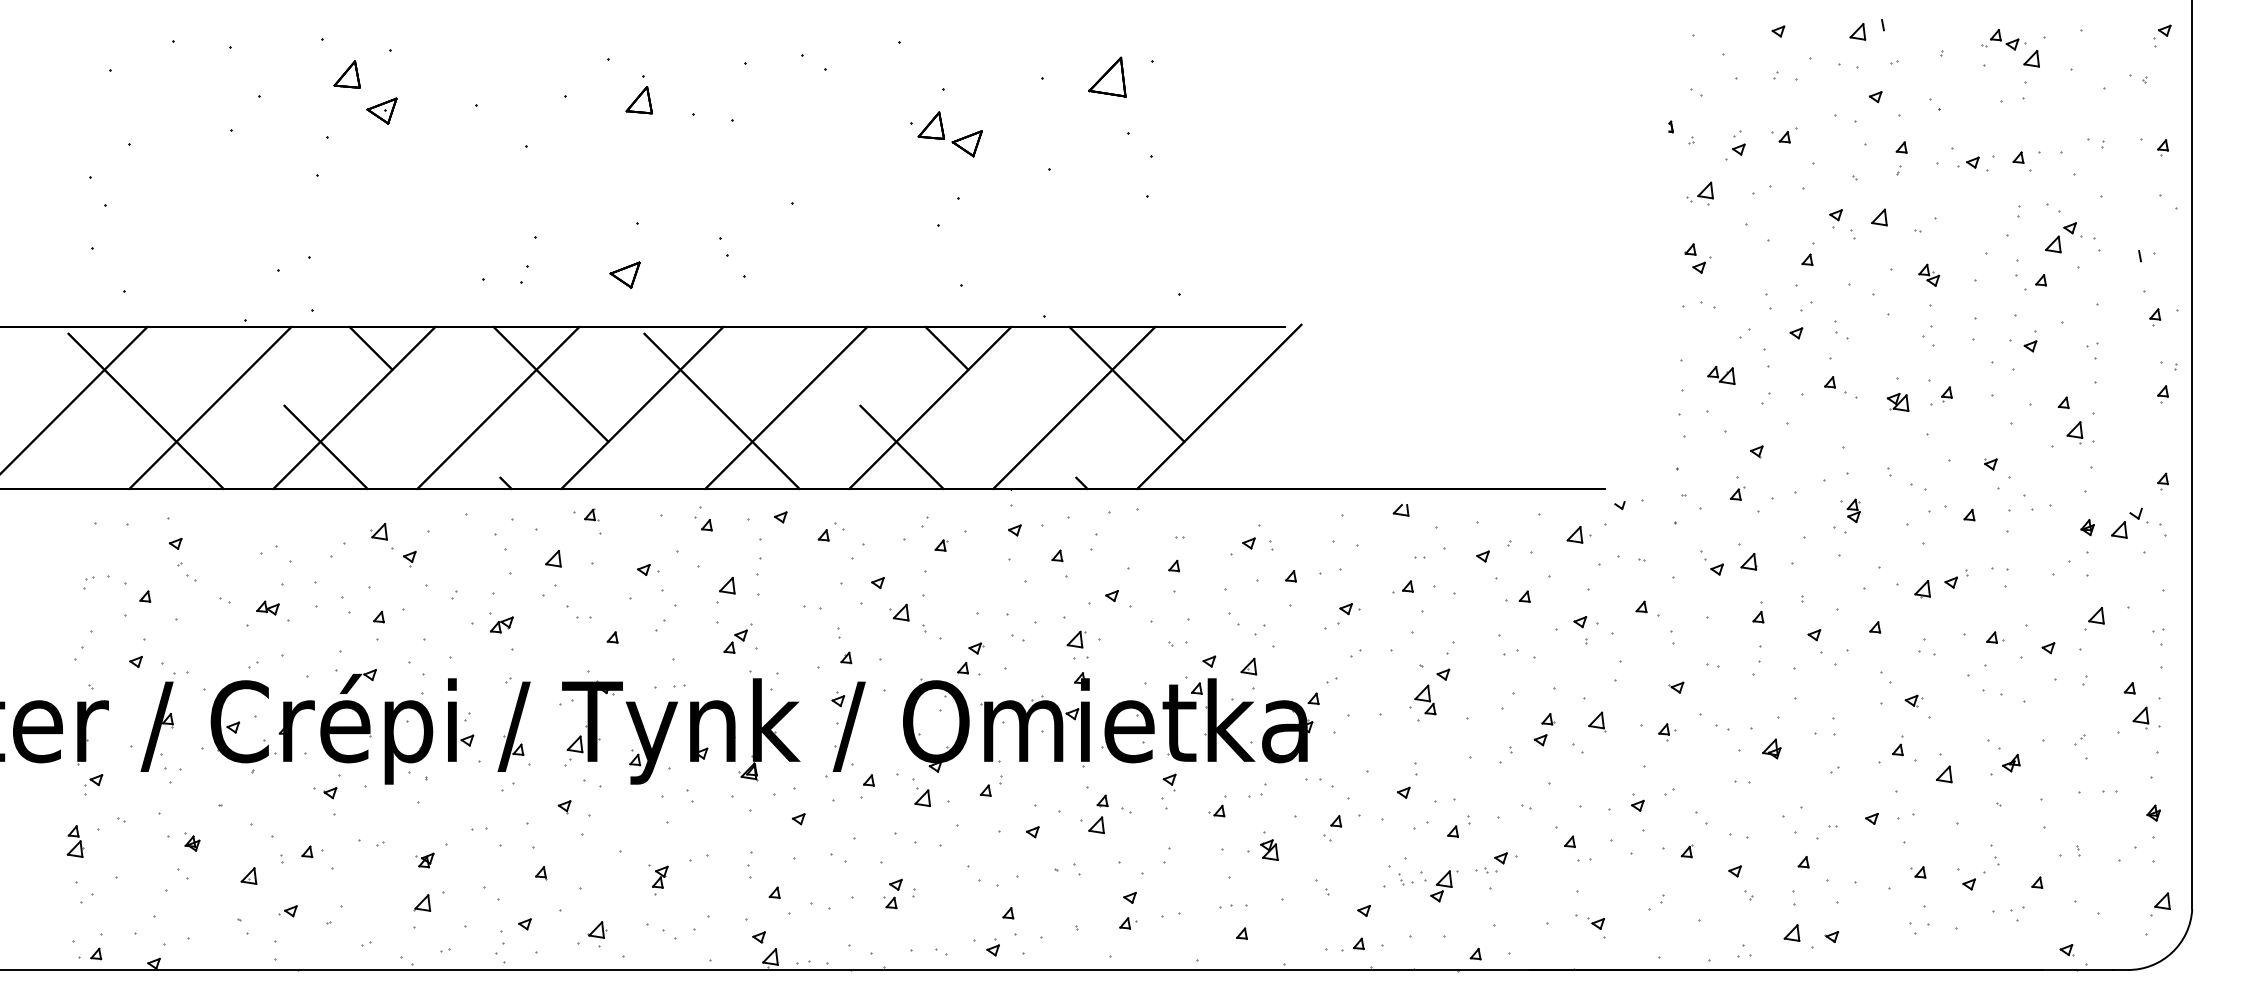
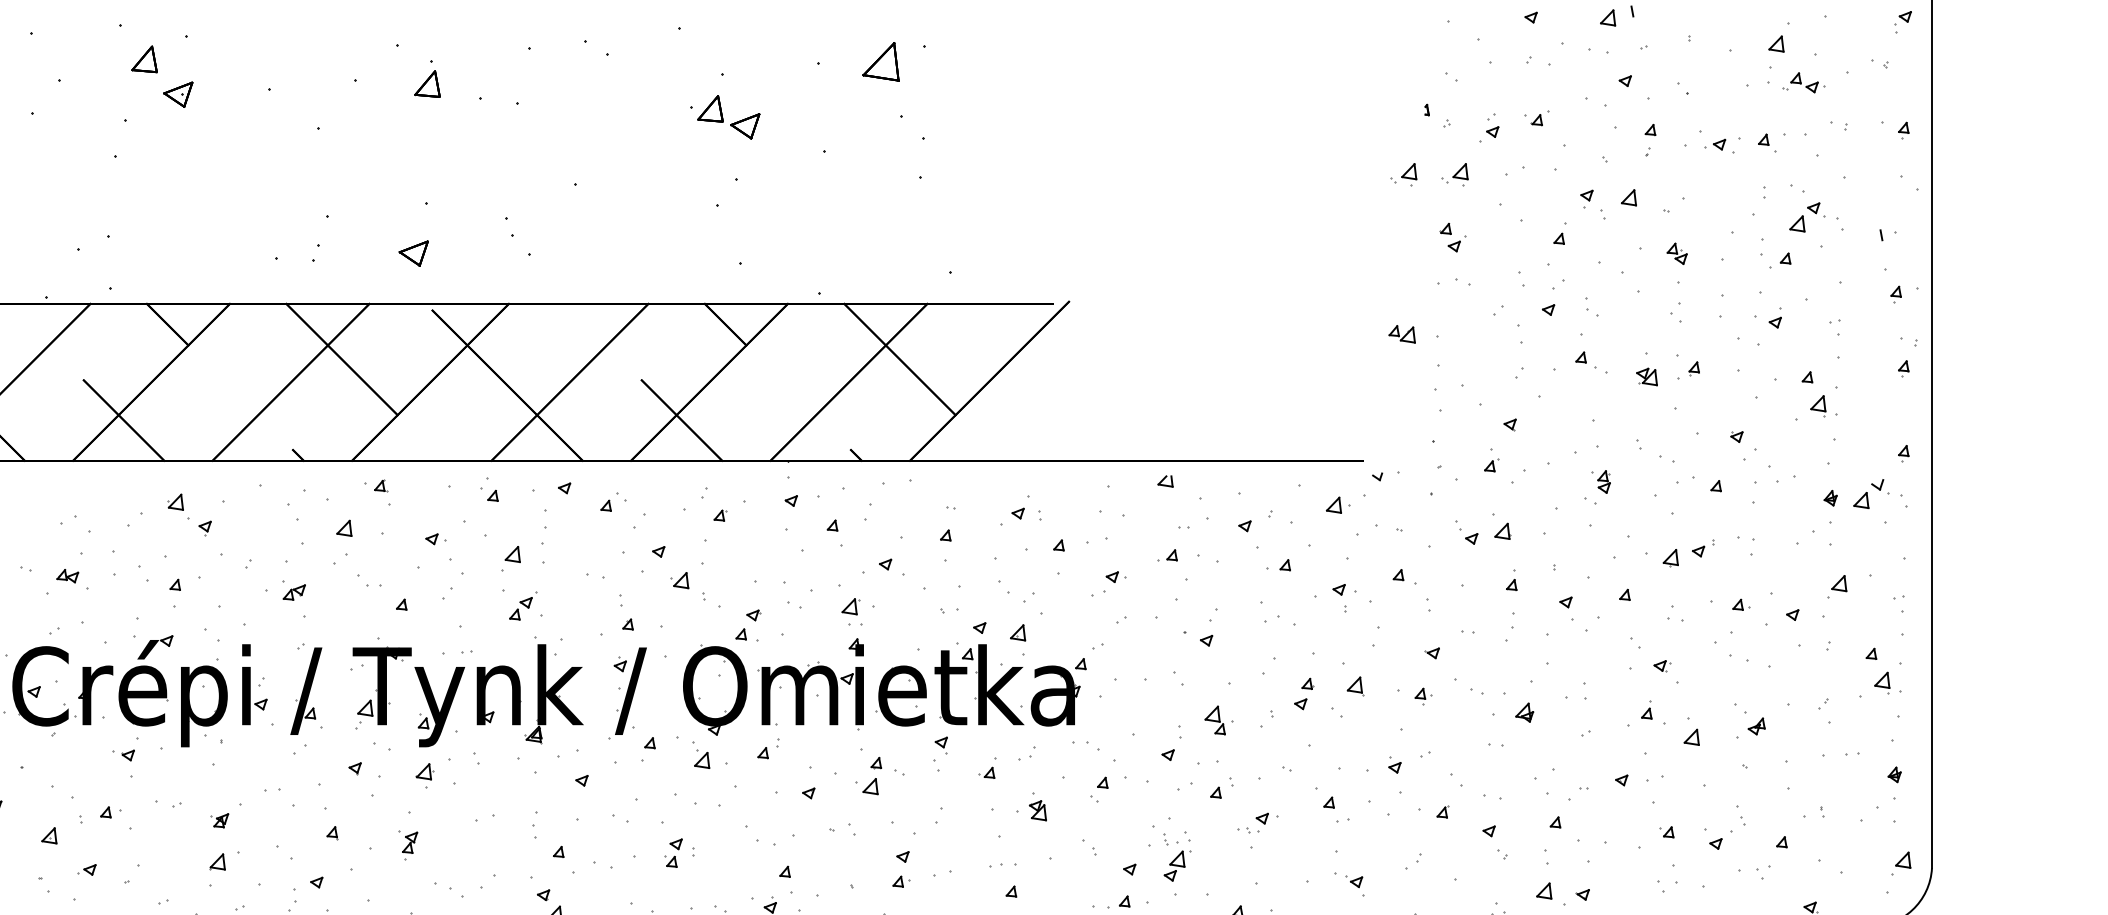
part: (2003, 39) -> (1803, 82), moved
part: (1646, 193) -> (1403, 174), added
part: (1721, 374) -> (1402, 333), moved
part: (1425, 699) -> (1215, 720), moved
part: (658, 879) -> (408, 844), moved
part: (1444, 886) -> (1177, 866), moved
part: (597, 934) -> (424, 776), moved

